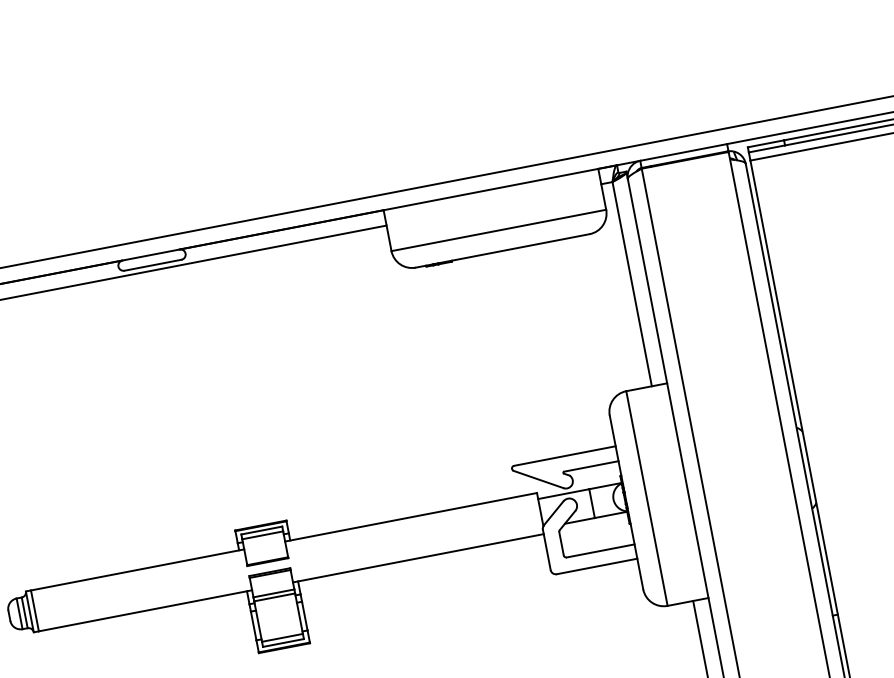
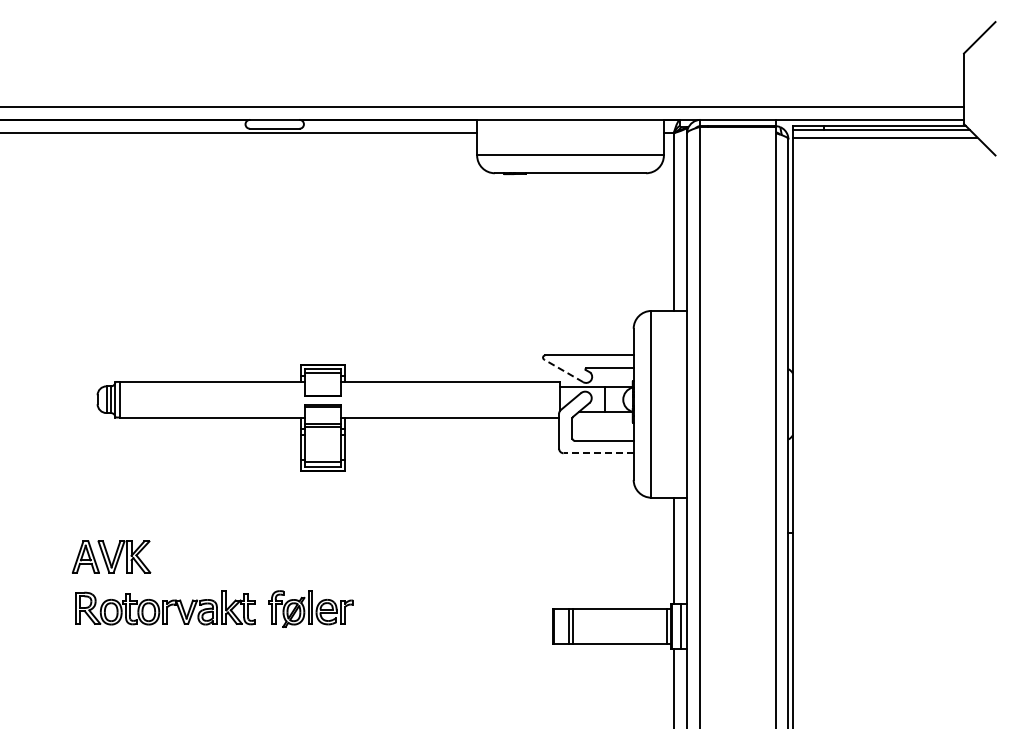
line: (538, 479) -> (563, 370), solid -> dashed
line: (596, 566) -> (598, 453), solid -> dashed

